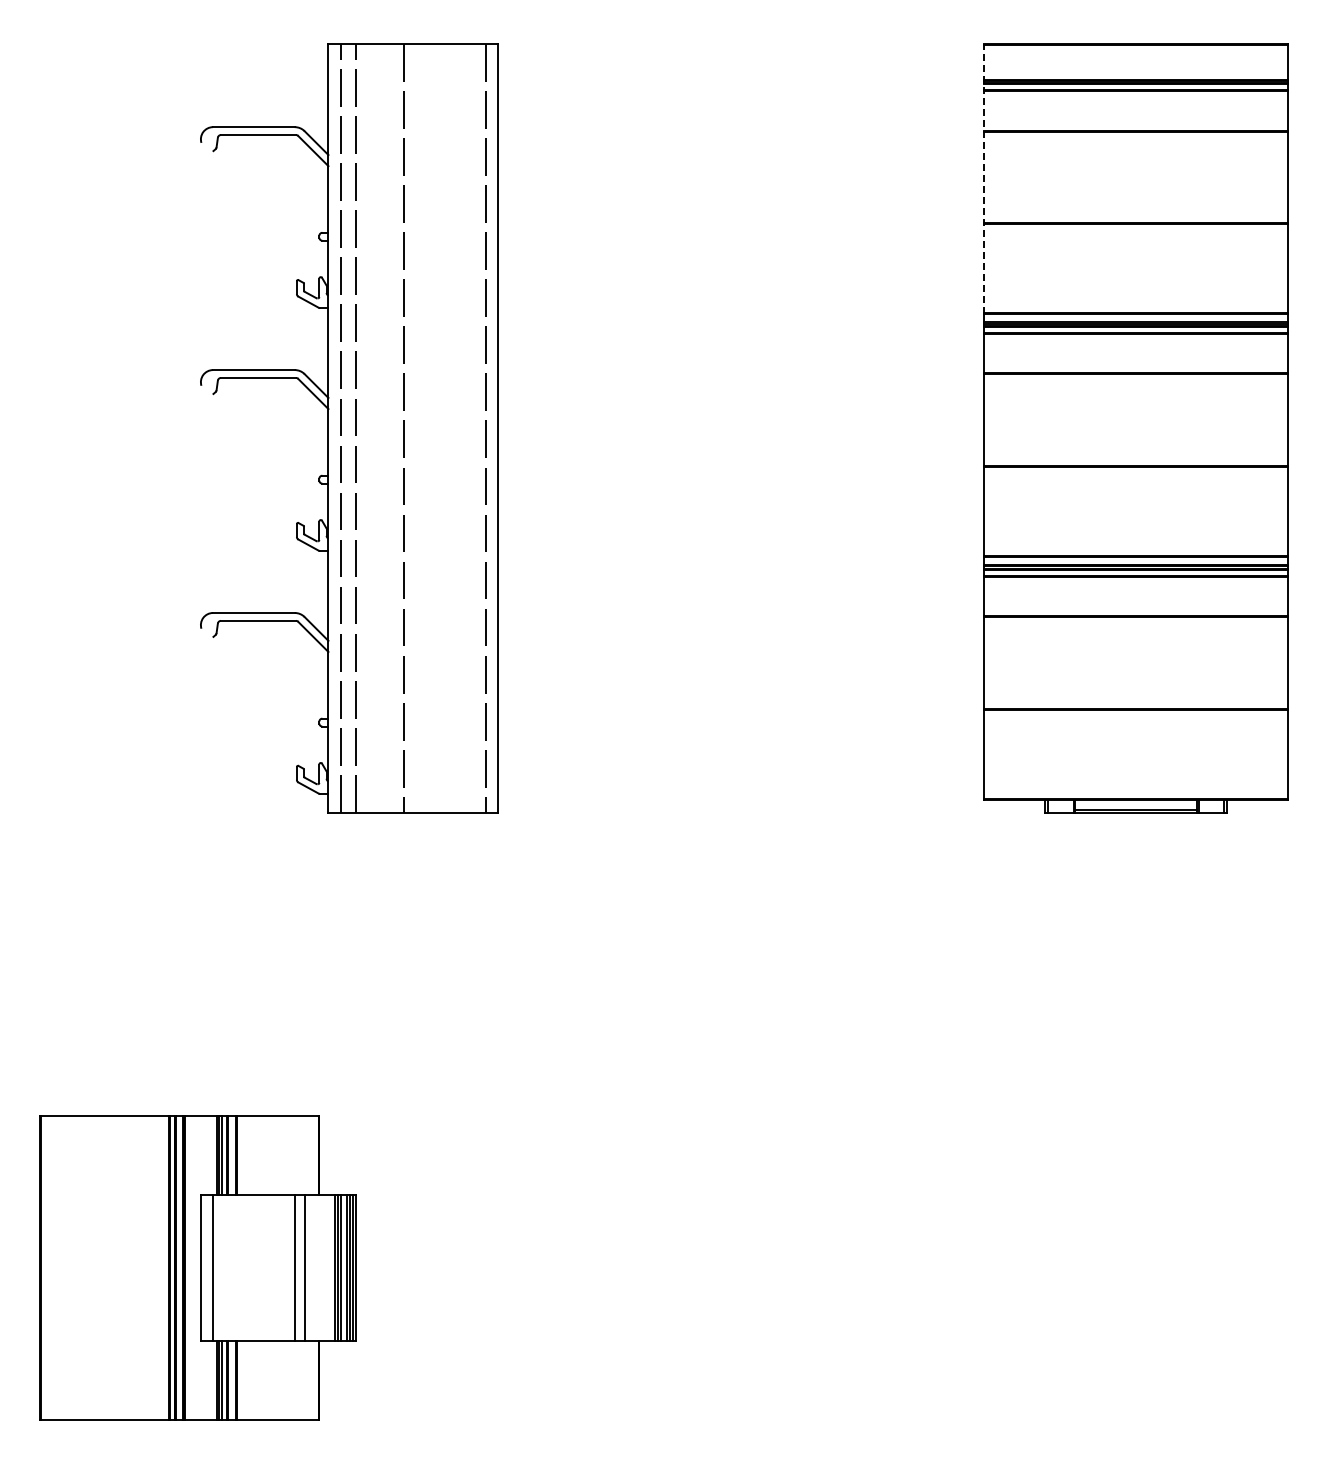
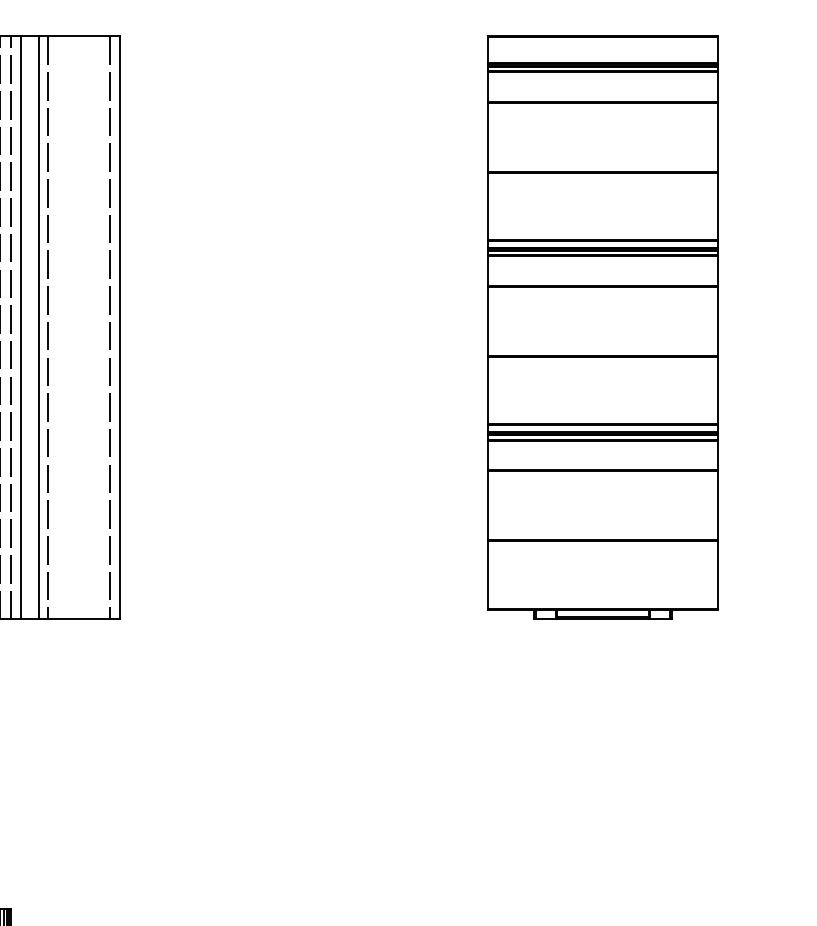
line: (984, 178) -> (488, 138), dashed -> solid
line: (367, 427) -> (20, 327), added
line: (392, 427) -> (39, 327), added

